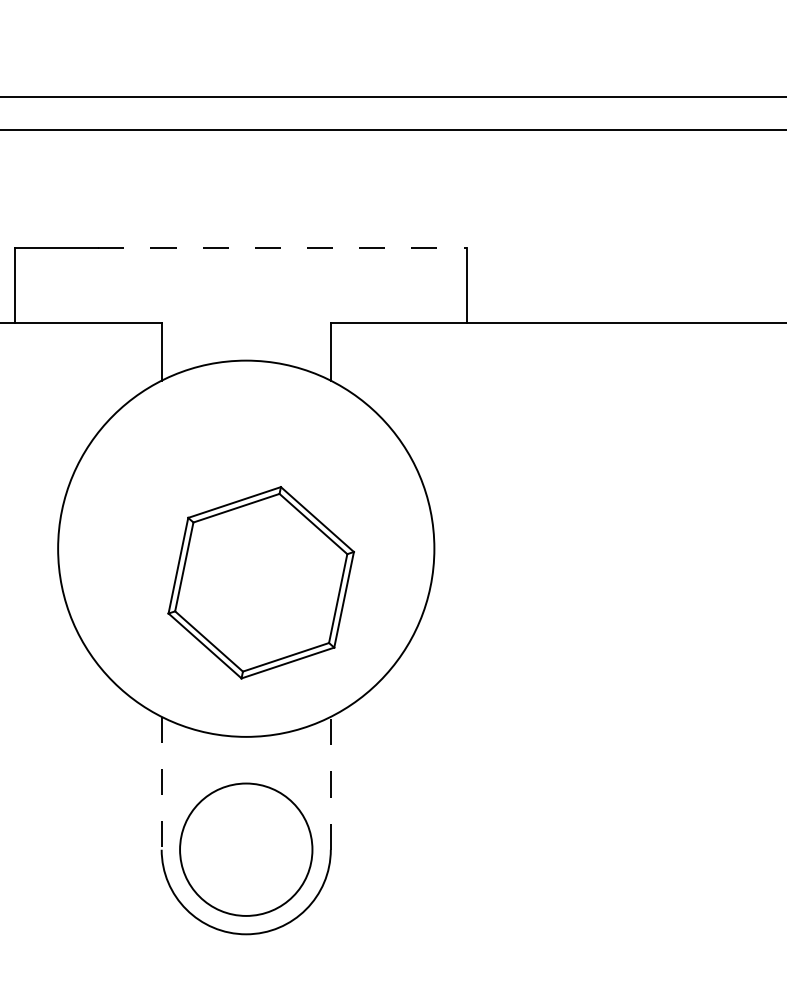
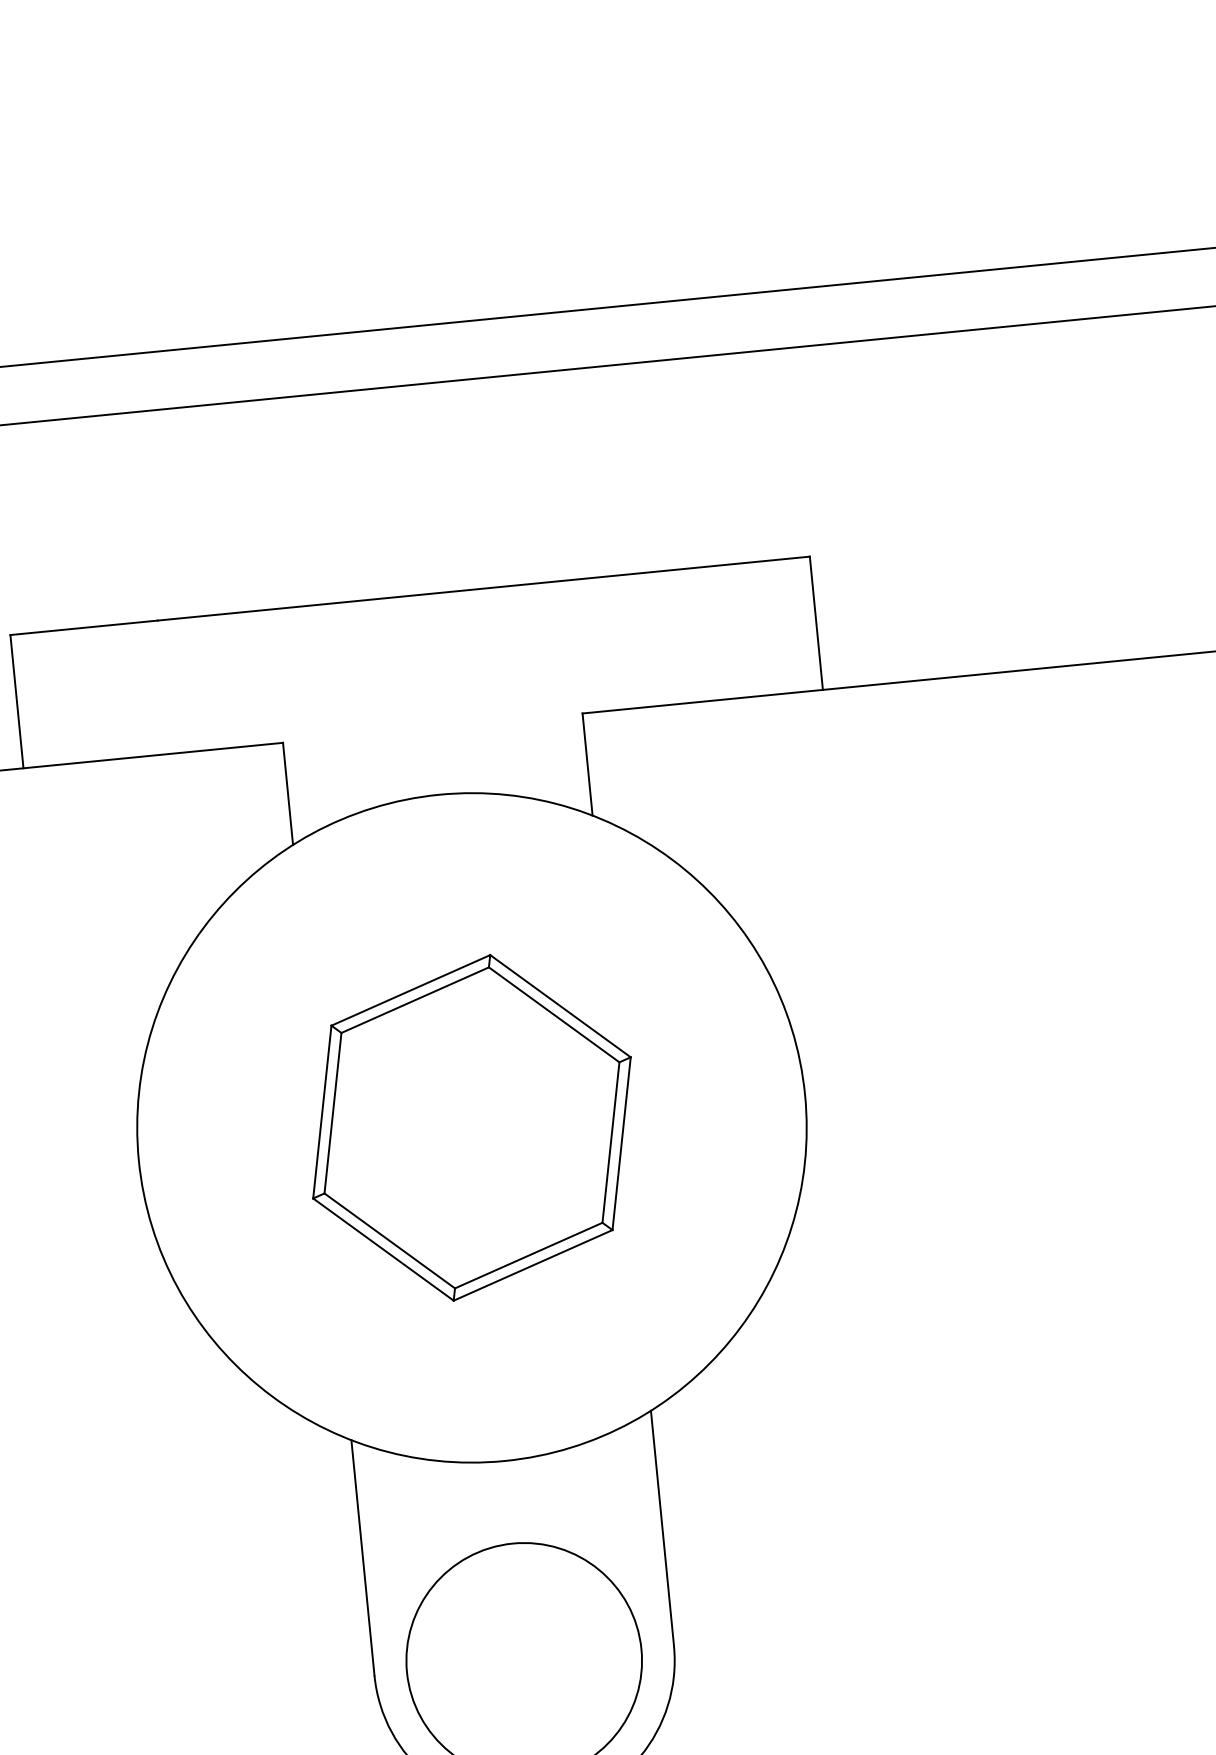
line: (282, 247) -> (483, 588), dashed -> solid
part: (260, 582) -> (470, 1127), moved
line: (330, 782) -> (661, 1527), dashed -> solid
line: (161, 783) -> (362, 1558), dashed -> solid

